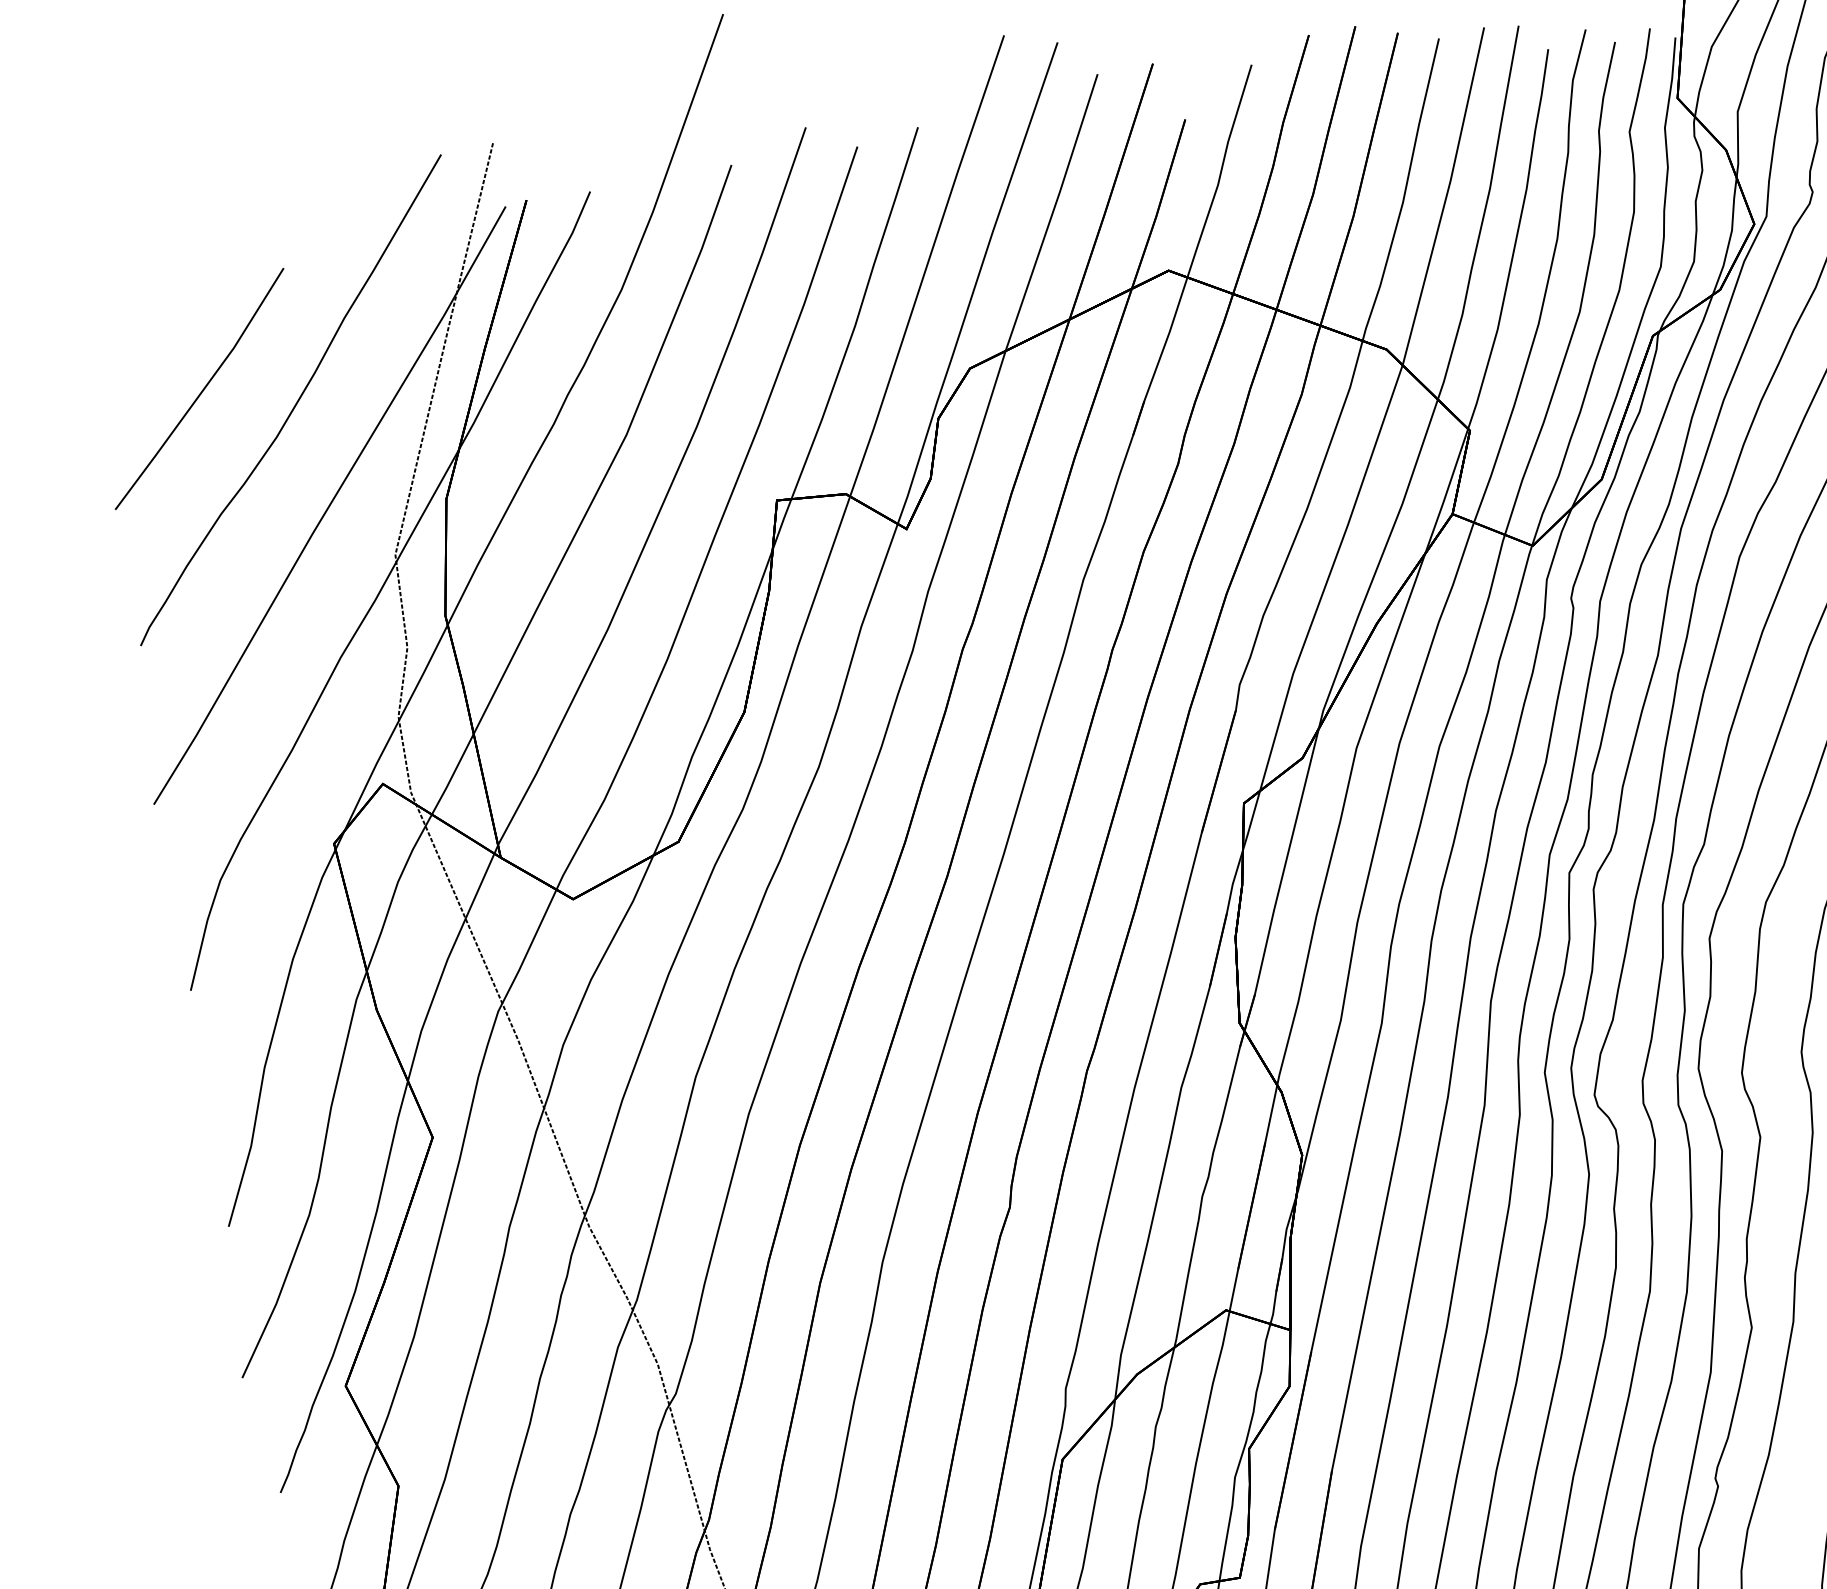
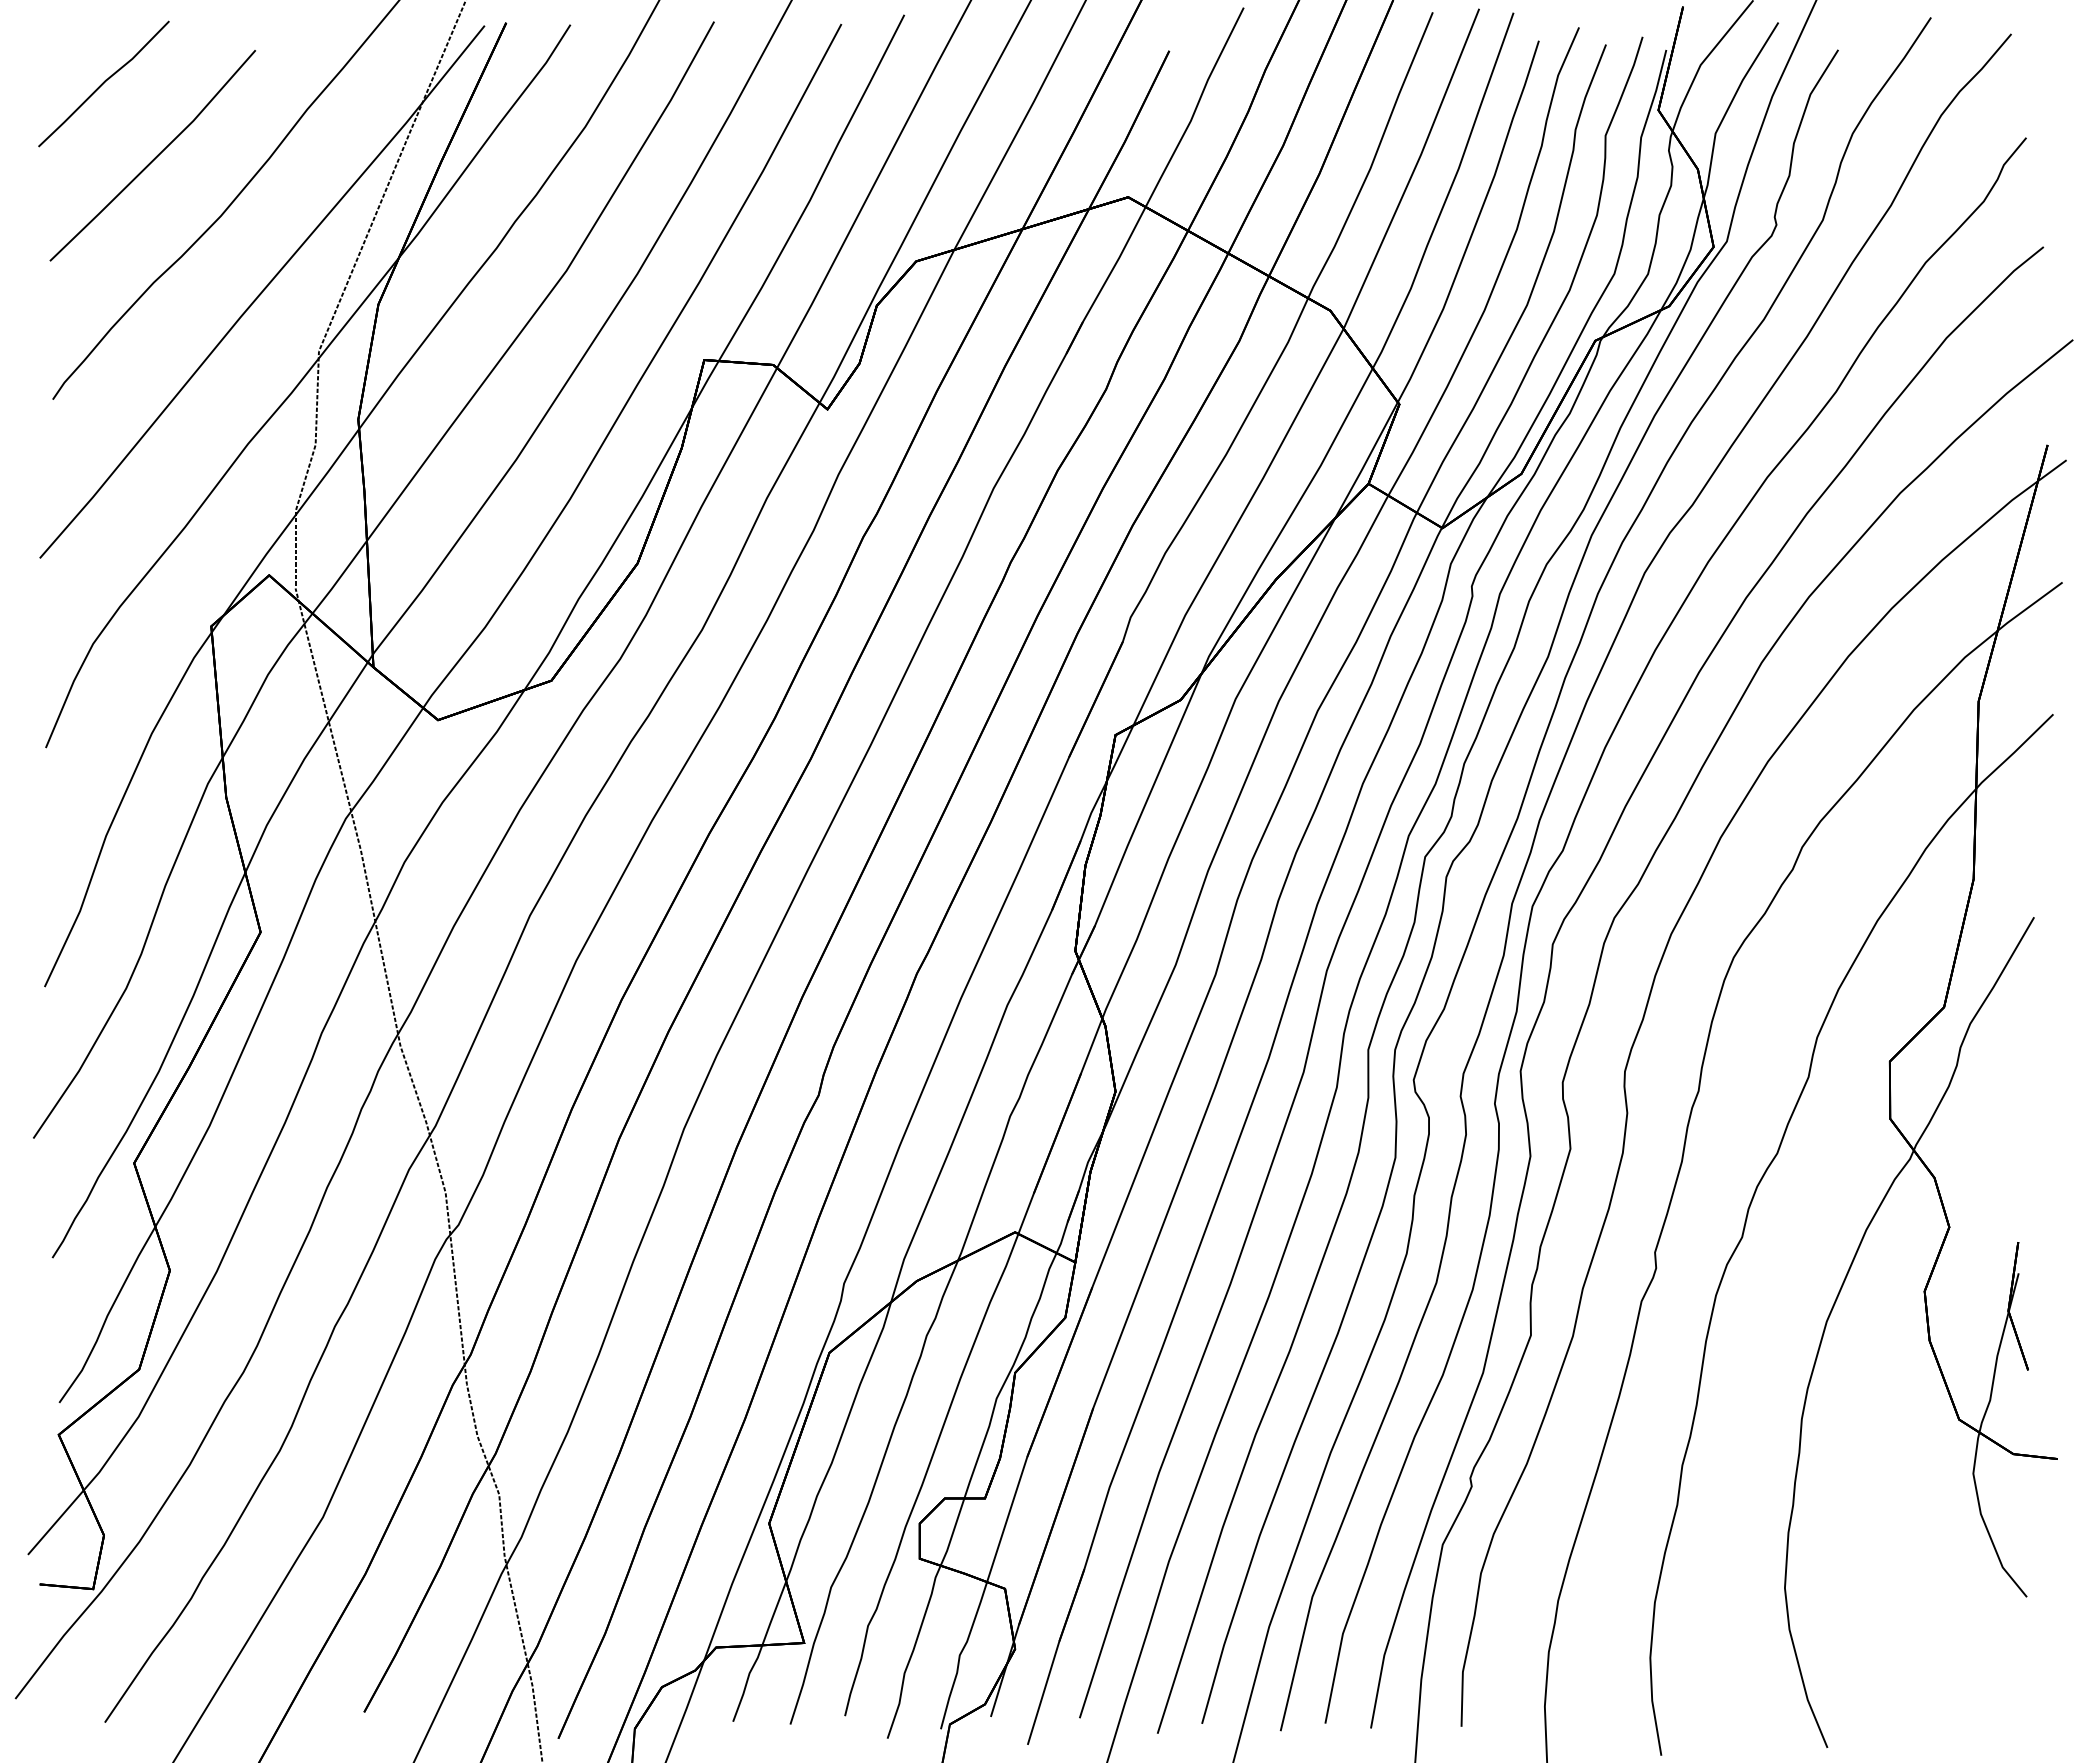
line: (139, 325) -> (103, 83), added

